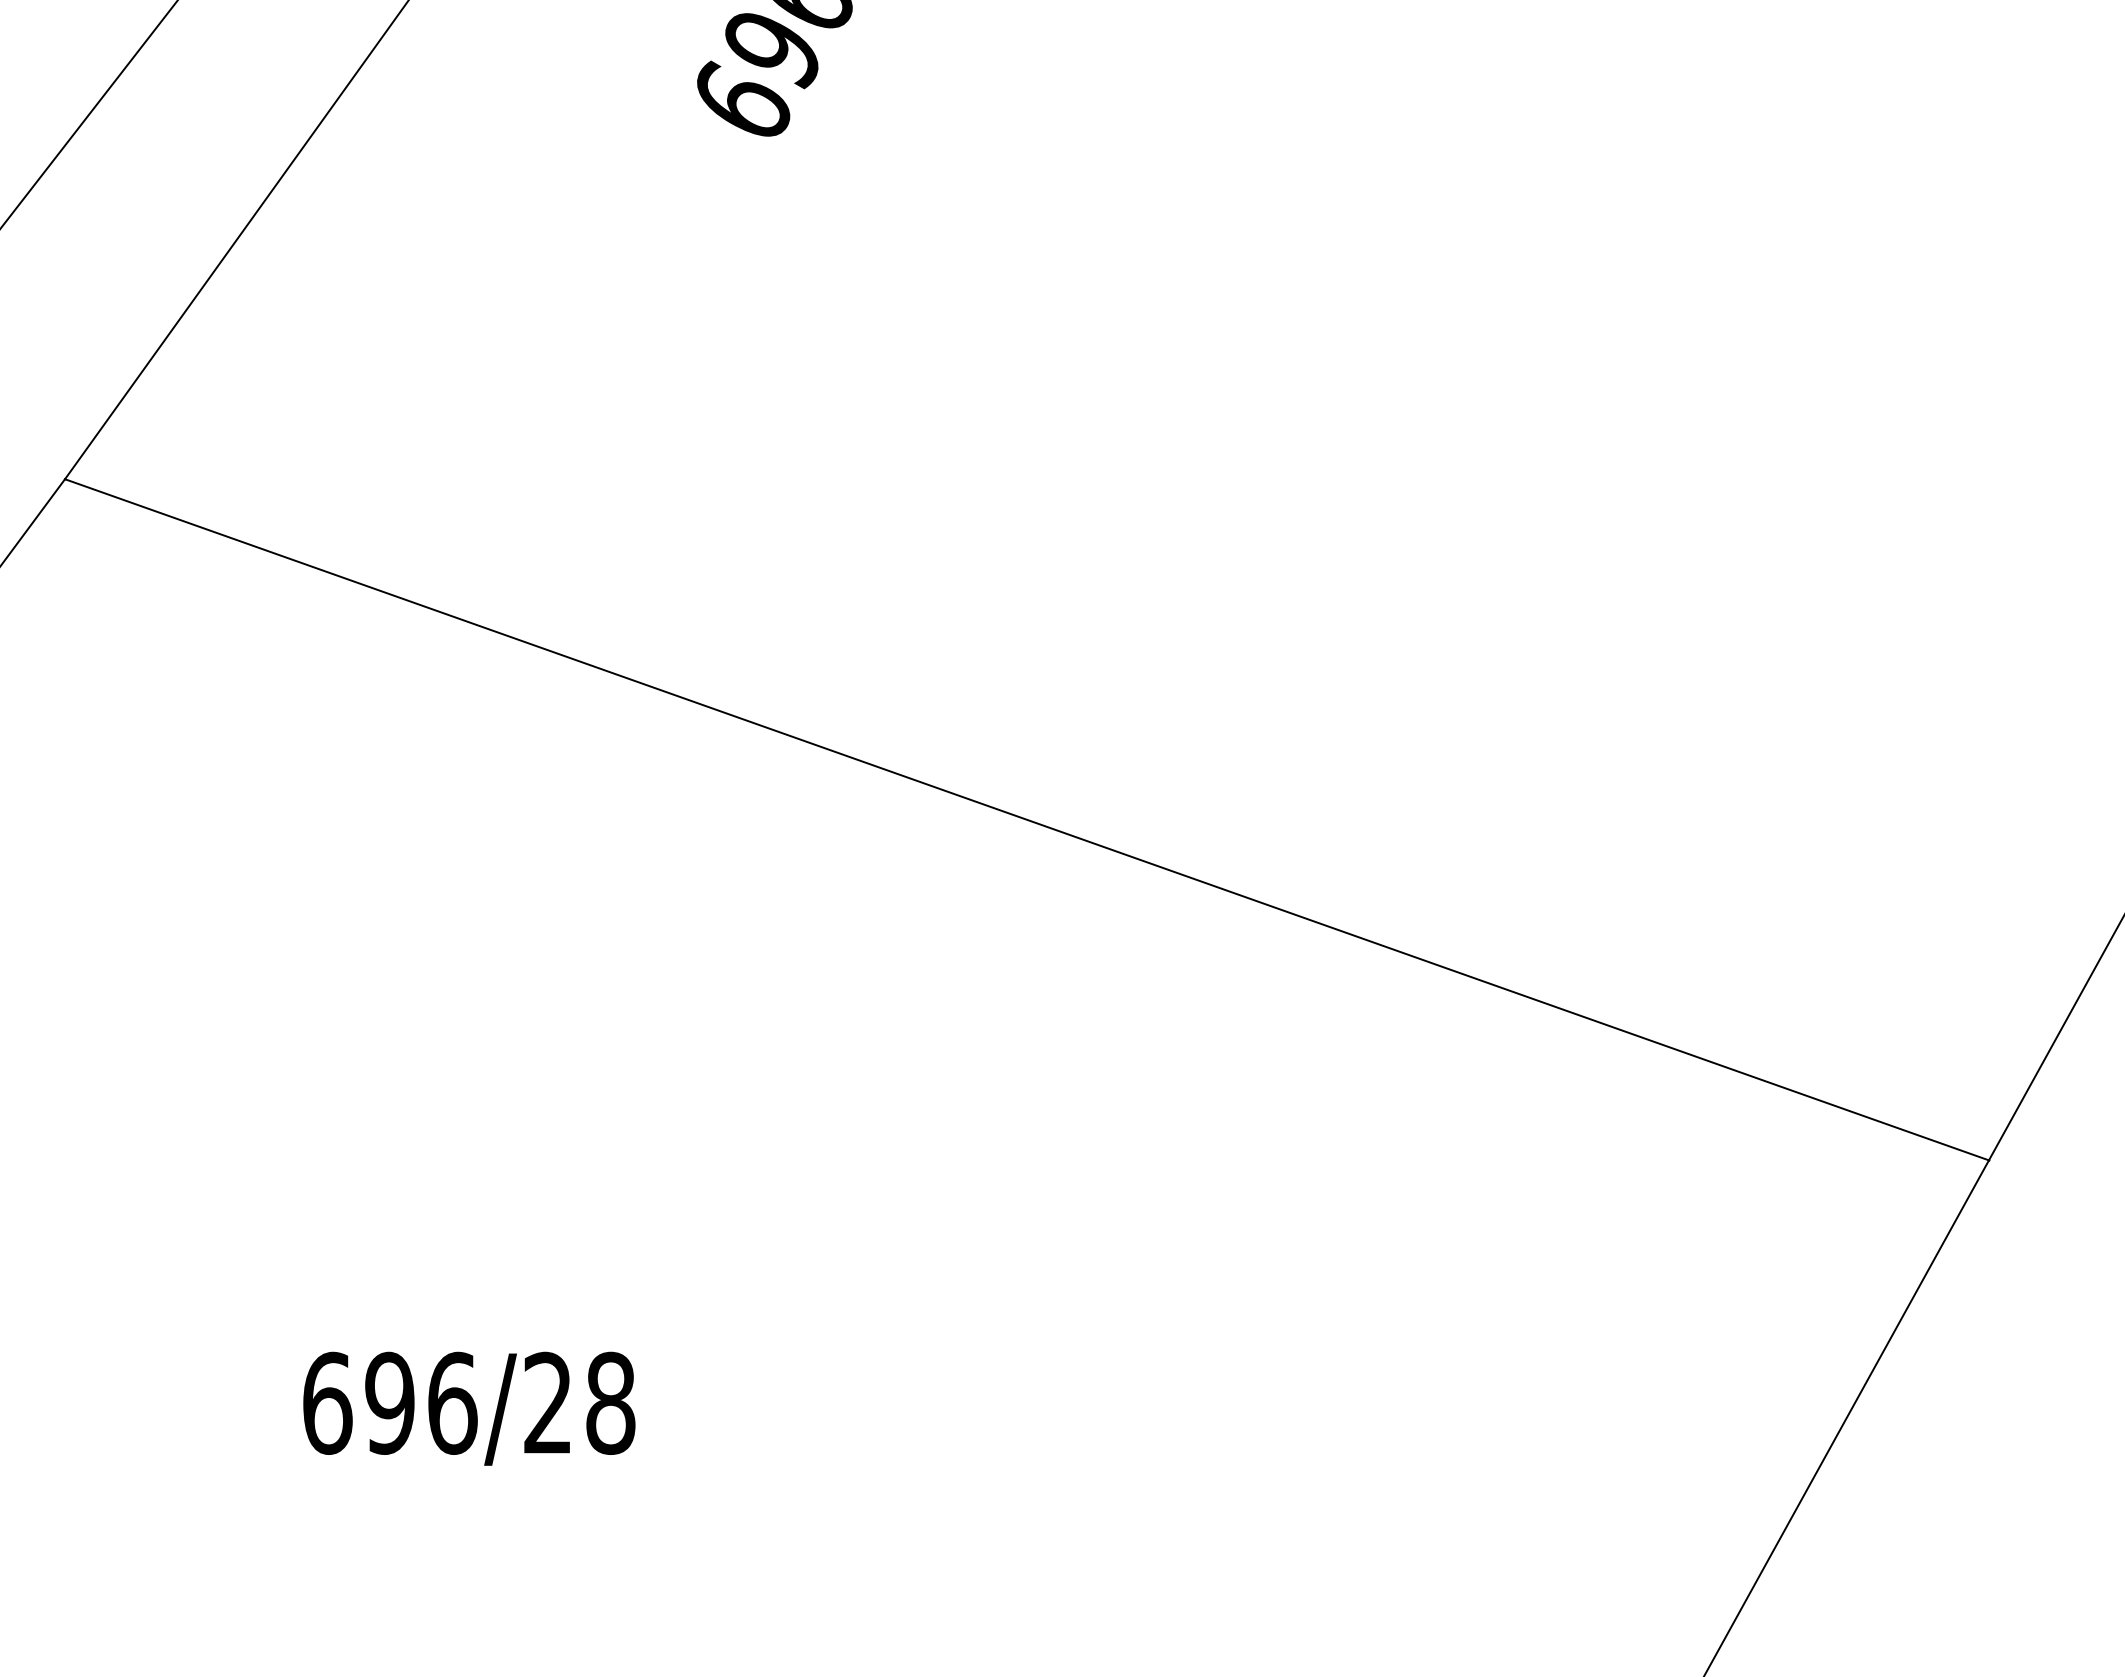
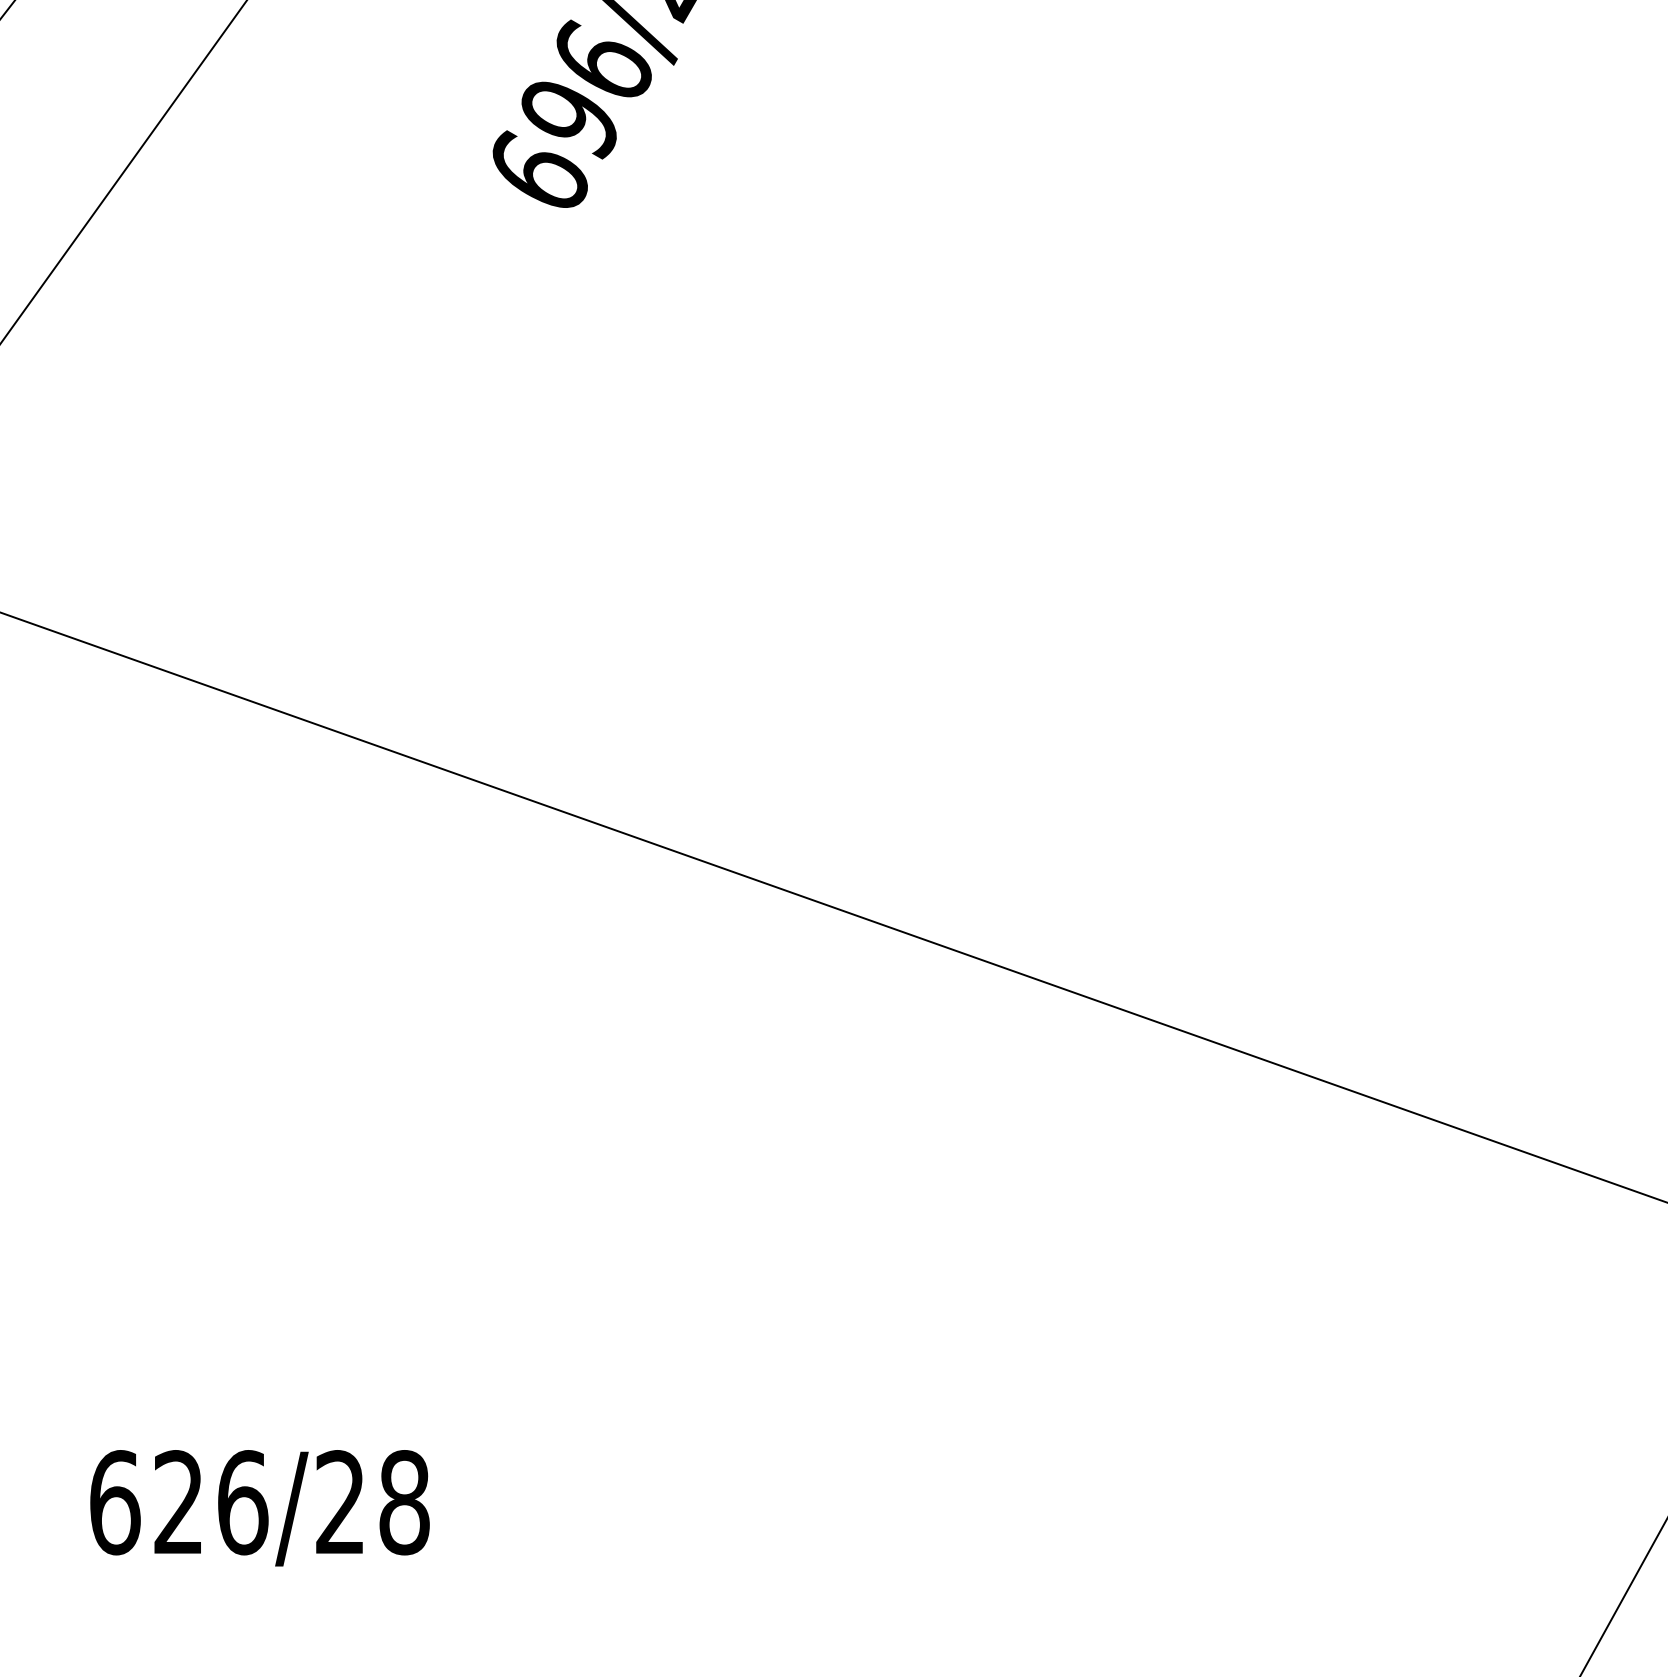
text: (389, 1402) -> (178, 1501), 696/28 -> 626/28

